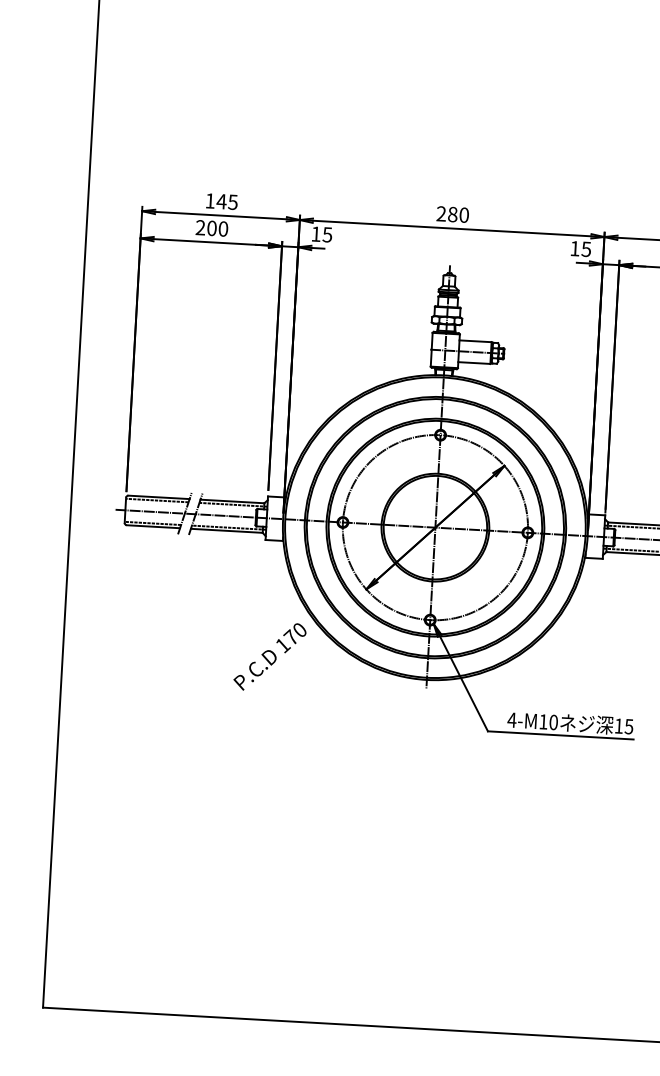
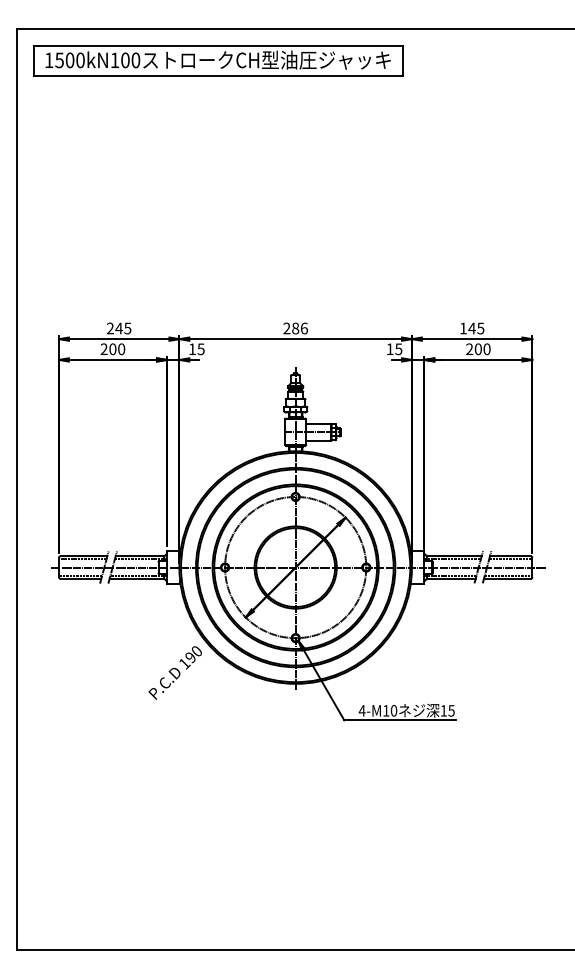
text: (209, 200) -> (109, 328), 145 -> 245
text: (463, 215) -> (303, 328), 280 -> 286
text: (289, 637) -> (189, 657), 170 -> 190

